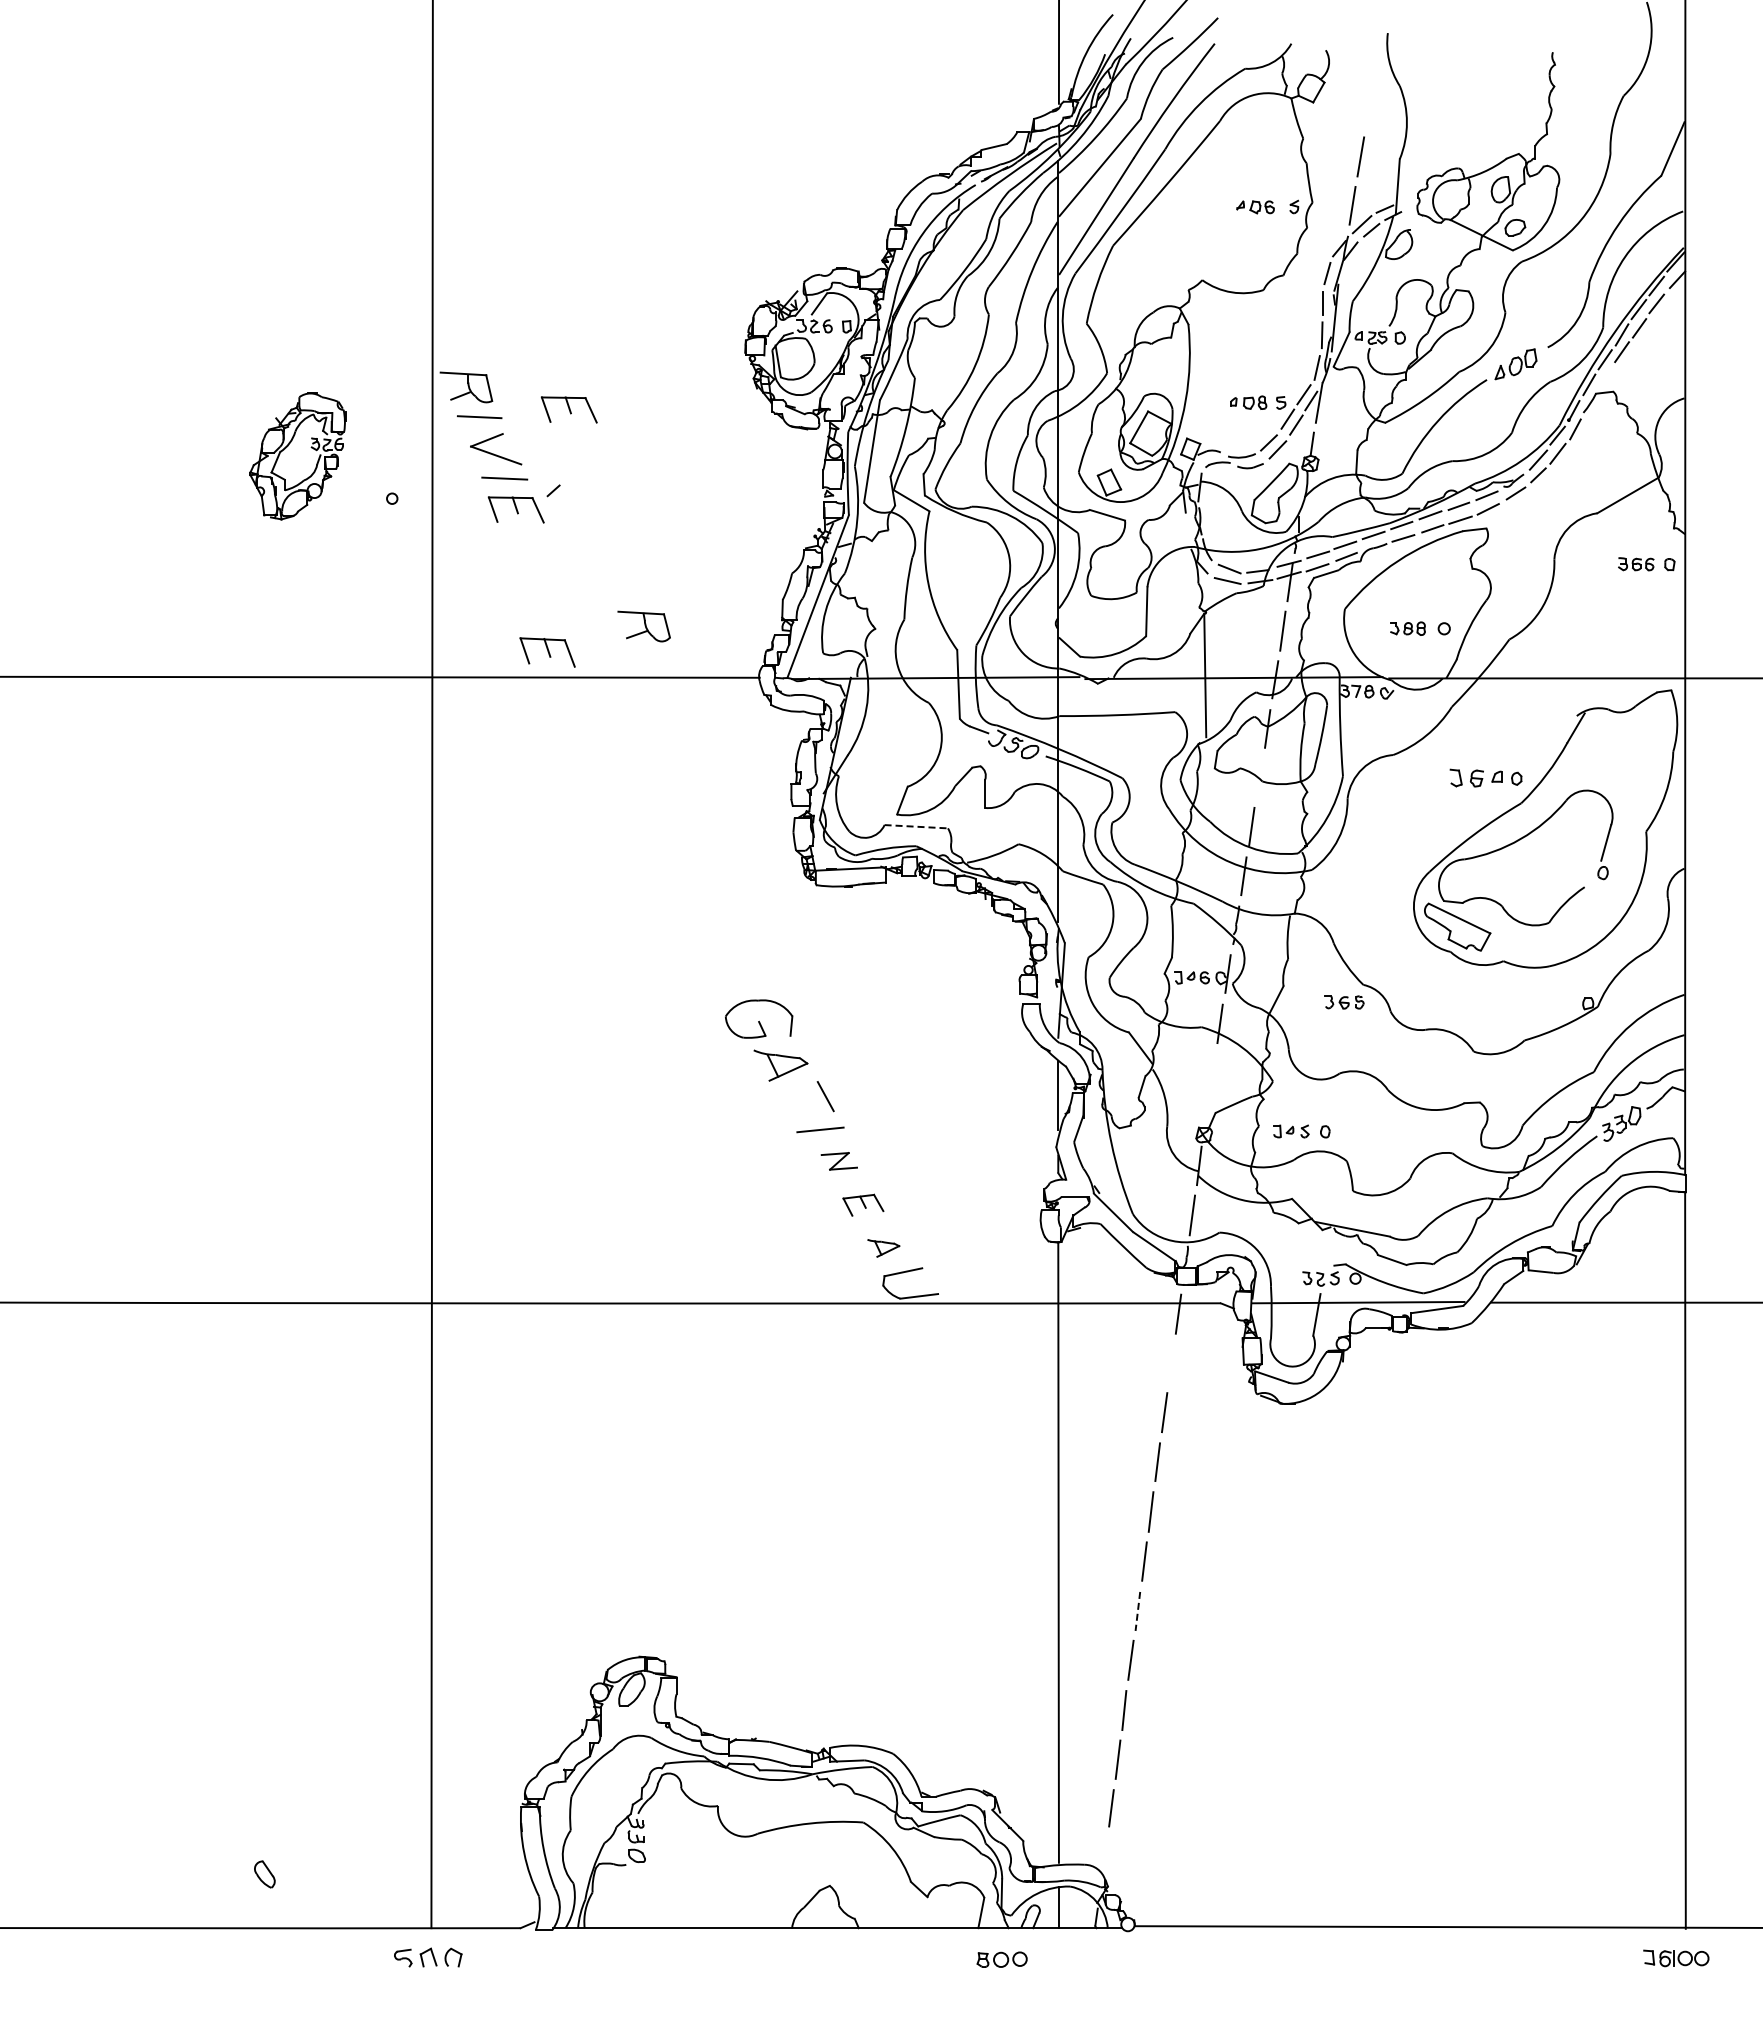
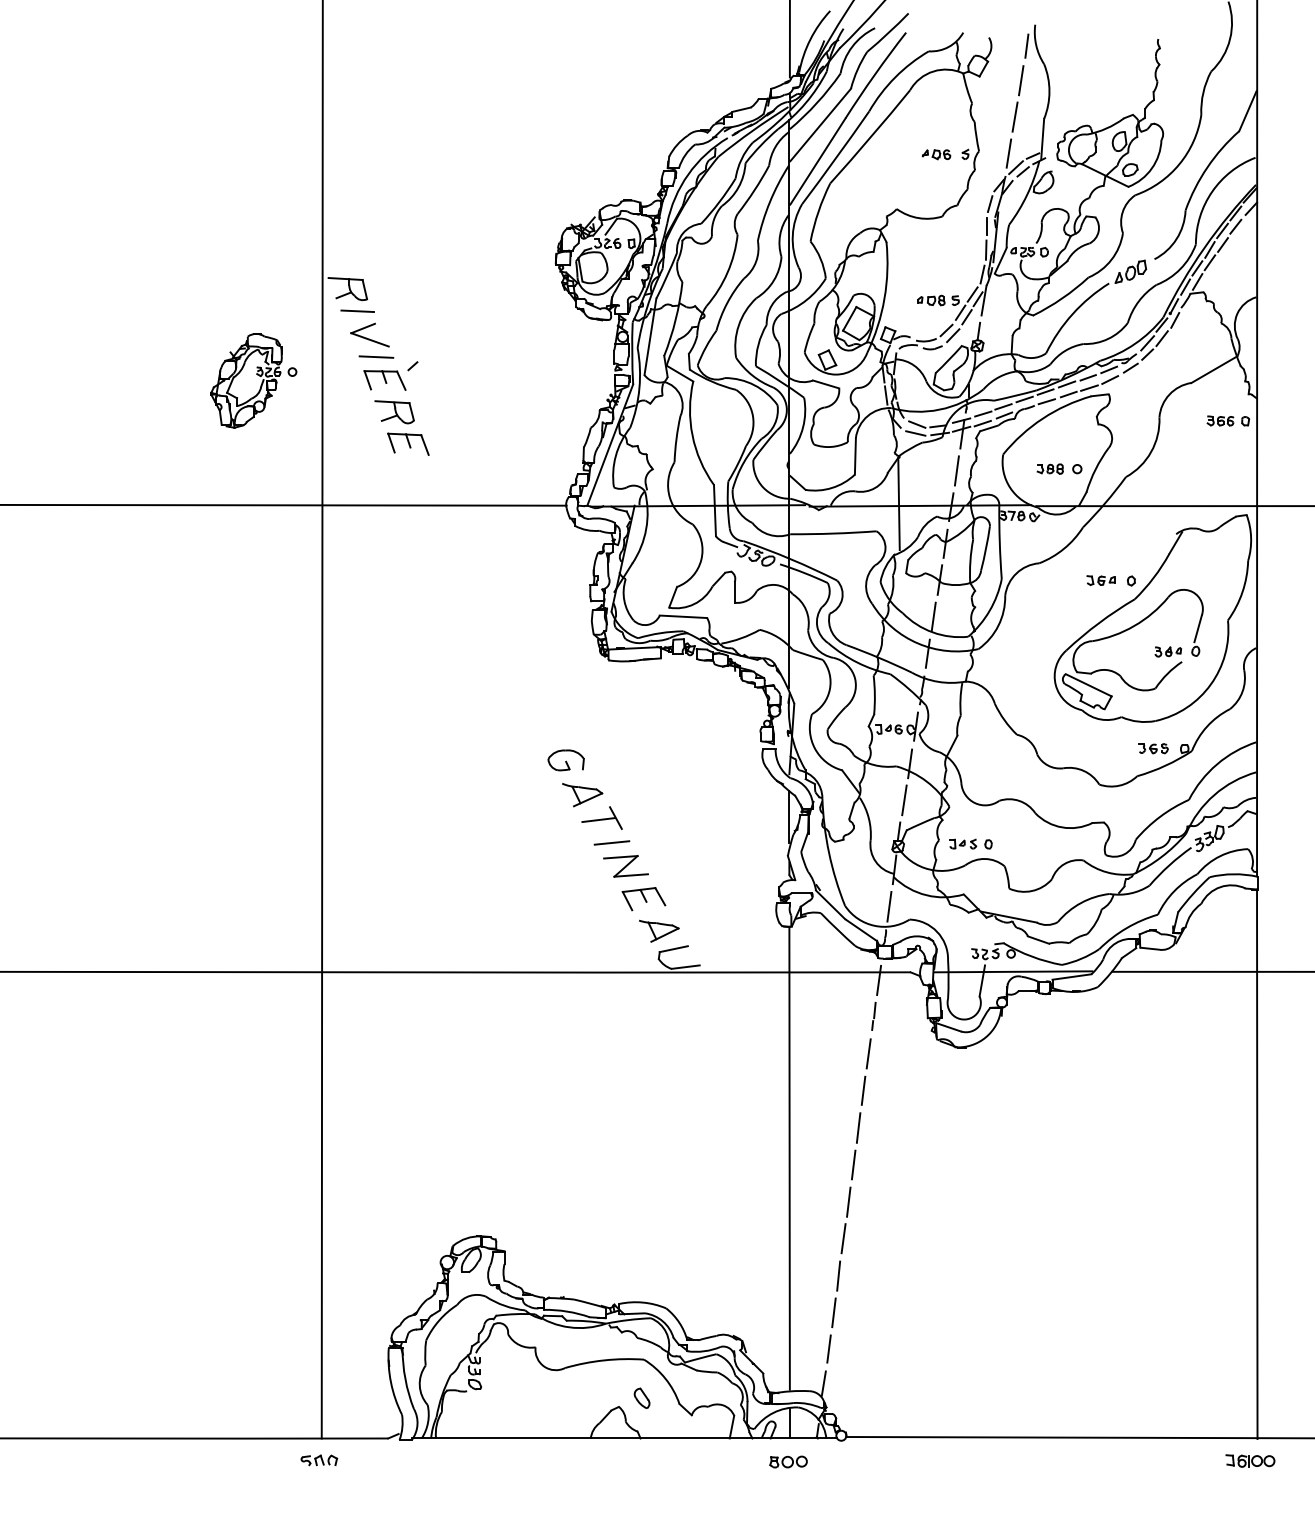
line: (1376, 61) -> (1026, 45), added
line: (1369, 107) -> (1021, 80), added
line: (1605, 377) -> (1197, 281), added
part: (568, 409) -> (424, 305), removed
part: (288, 446) -> (239, 373), moved
line: (1187, 529) -> (885, 395), added
part: (643, 626) -> (394, 412), moved
part: (547, 652) -> (408, 444), moved
line: (1260, 777) -> (940, 580), added
part: (1475, 778) -> (1100, 580), size x0.71
line: (916, 826) -> (683, 616), dashed -> solid
part: (1566, 873) -> (1168, 651), added
part: (1344, 1002) -> (1153, 748), moved
part: (758, 1019) -> (565, 760), size x0.71
line: (1212, 1072) -> (904, 800), added
line: (802, 1098) -> (598, 819), added
line: (1204, 1114) -> (898, 831), added
part: (839, 1161) -> (626, 866), size x1.67
part: (863, 1205) -> (644, 899), size x1.43
part: (883, 1248) -> (658, 931), size x1.67
line: (1171, 1362) -> (873, 1016), added
line: (1137, 1611) -> (848, 1202), dashed -> solid
line: (1104, 1854) -> (823, 1383), added
part: (264, 1874) -> (641, 1398), moved
part: (427, 1957) -> (318, 1460), size x0.71
part: (1001, 1959) -> (788, 1461), moved

